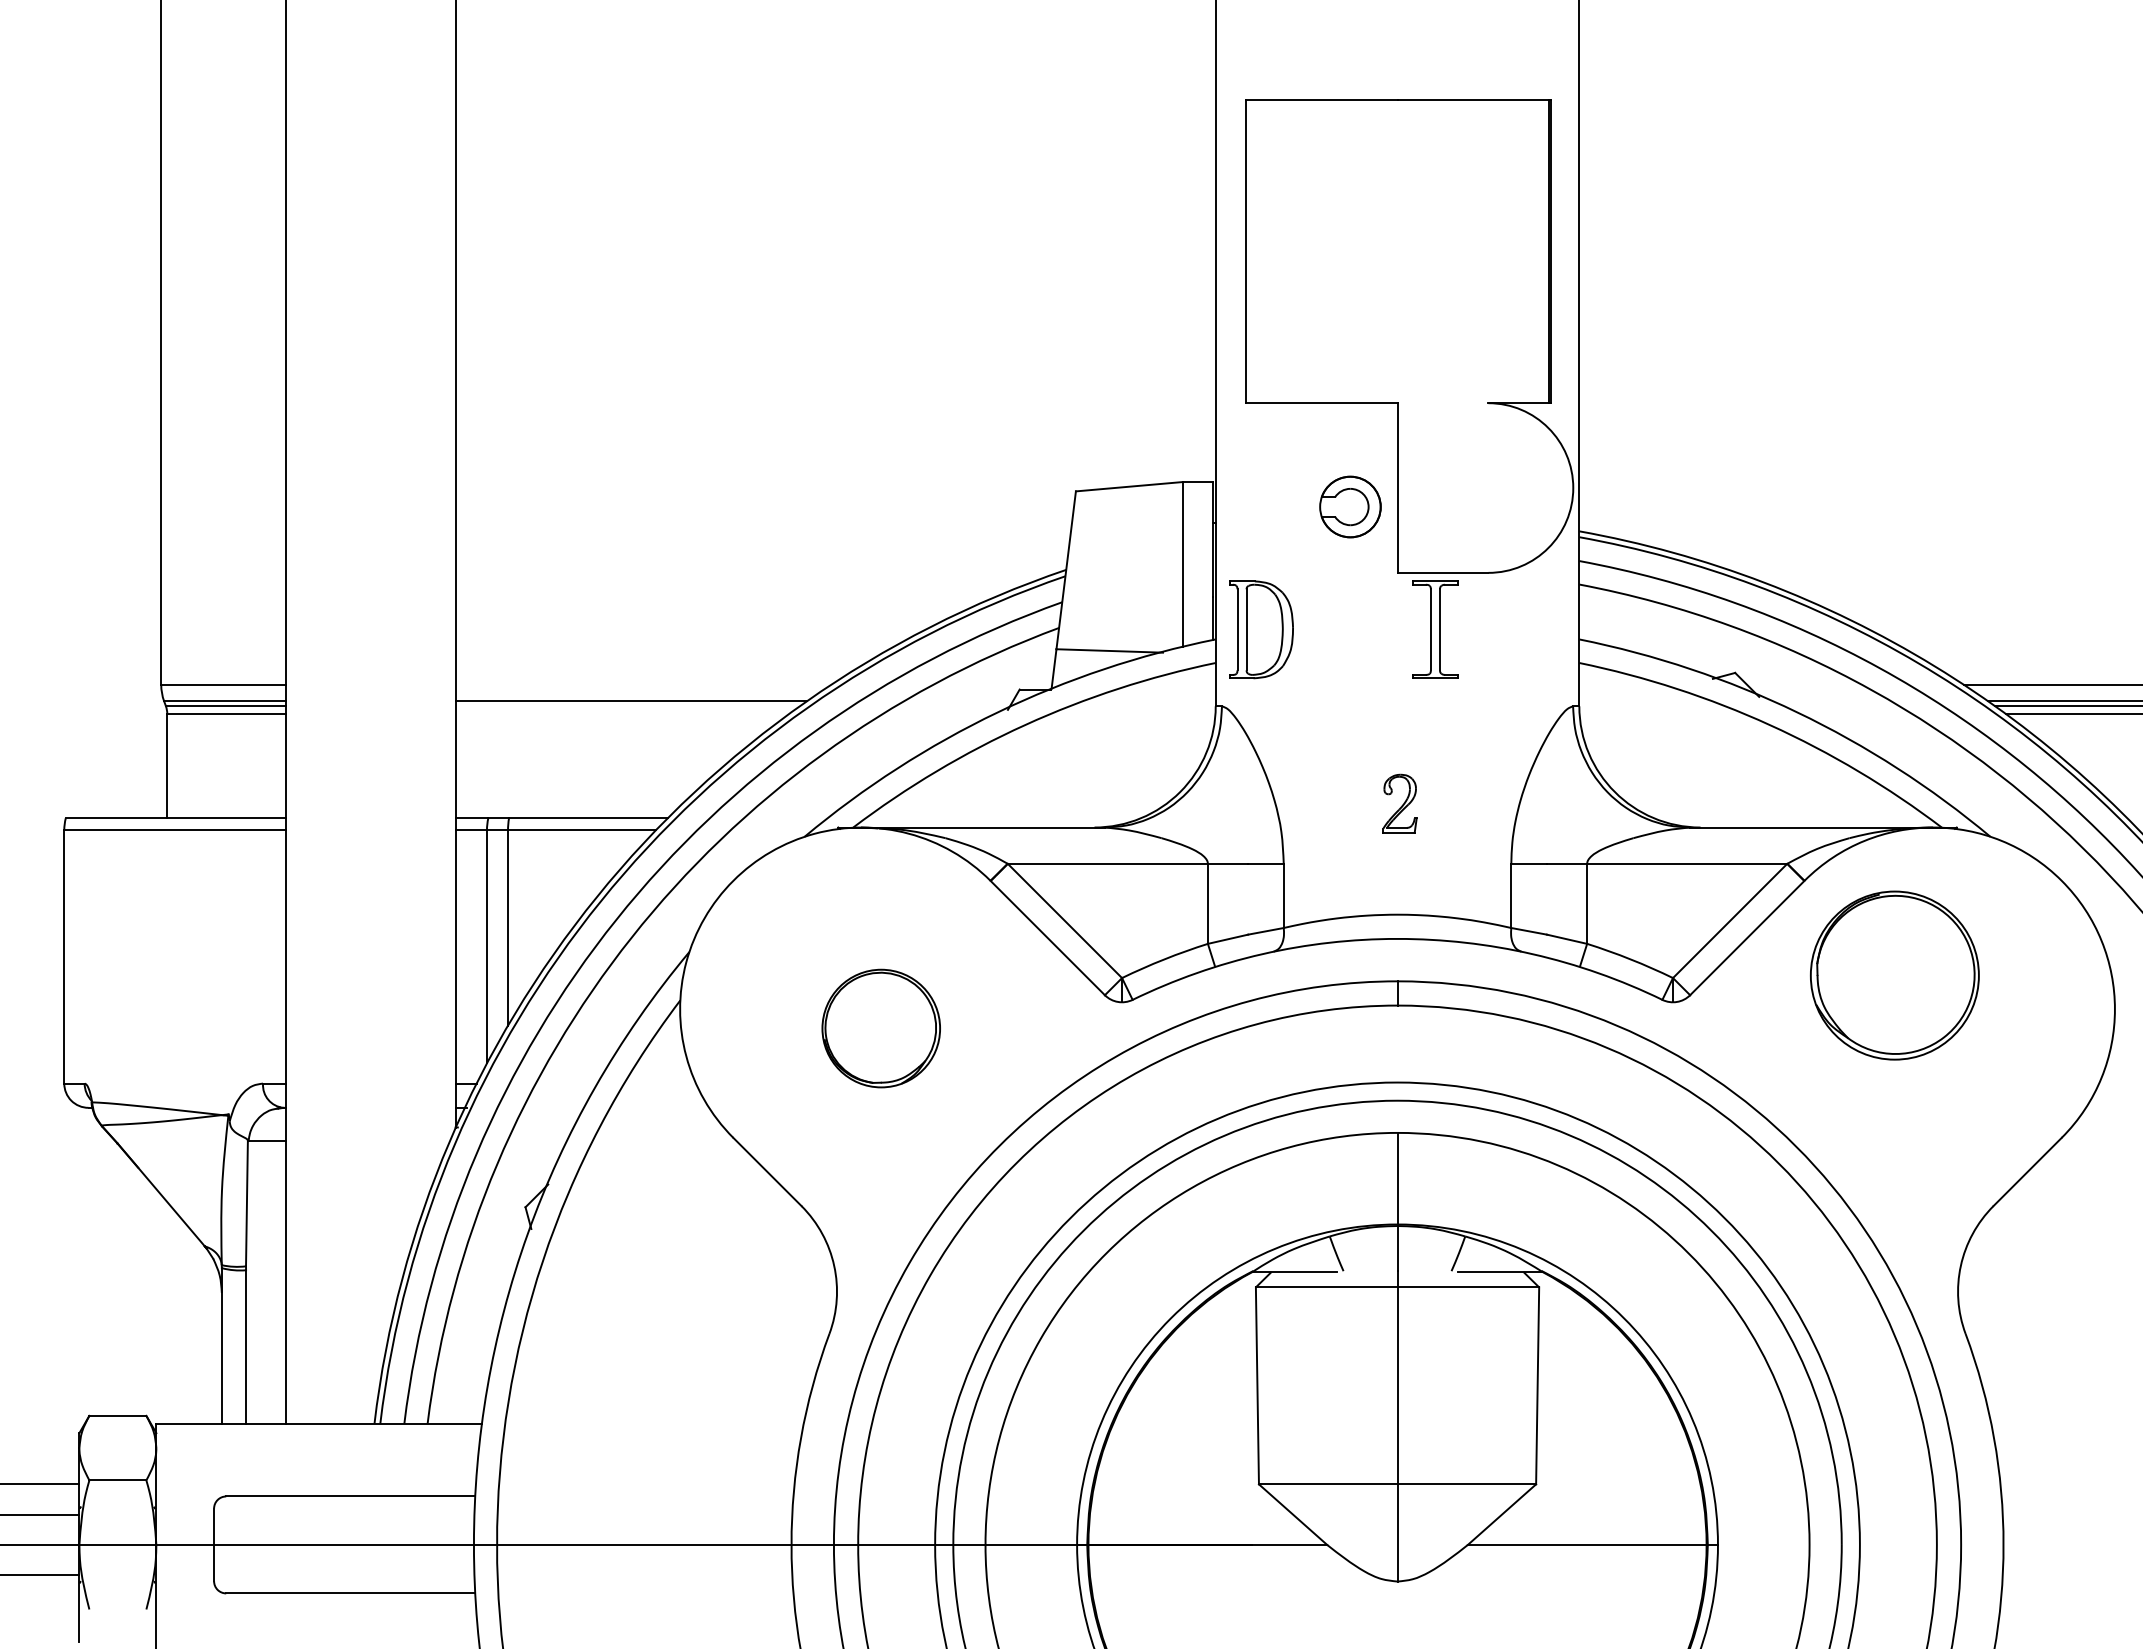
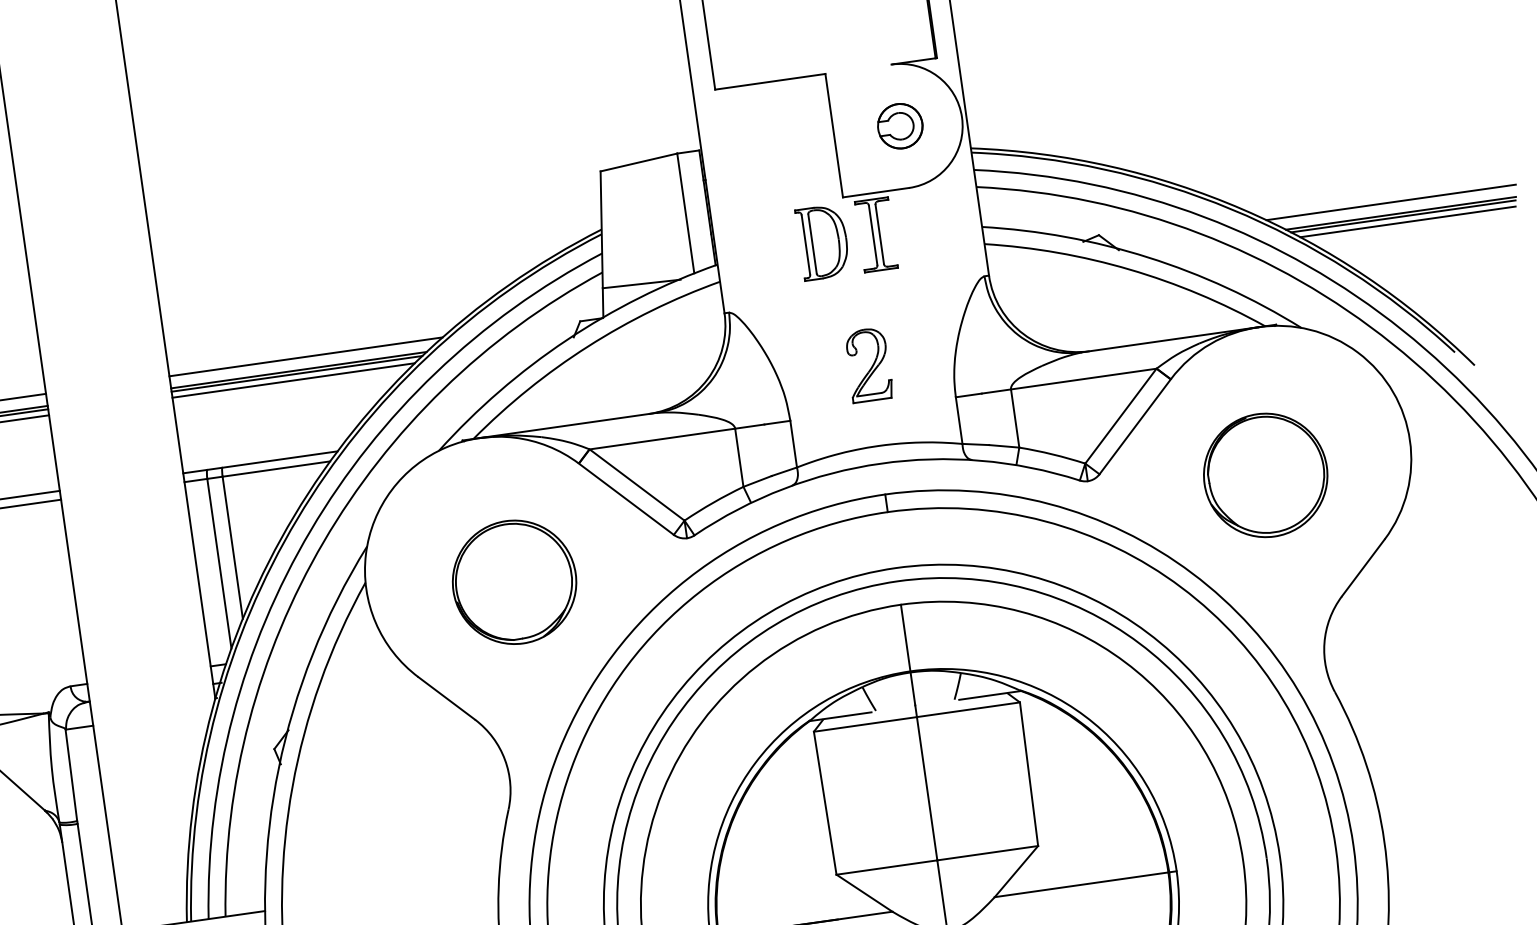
part: (1350, 506) -> (900, 125), moved
part: (1261, 629) -> (823, 242), moved
line: (643, 684) -> (306, 356), added
line: (627, 705) -> (296, 373), added
line: (621, 714) -> (293, 380), added
part: (1399, 803) -> (868, 364), size x1.67
part: (1894, 975) -> (1265, 475), moved
part: (881, 1028) -> (514, 582), size x1.43

